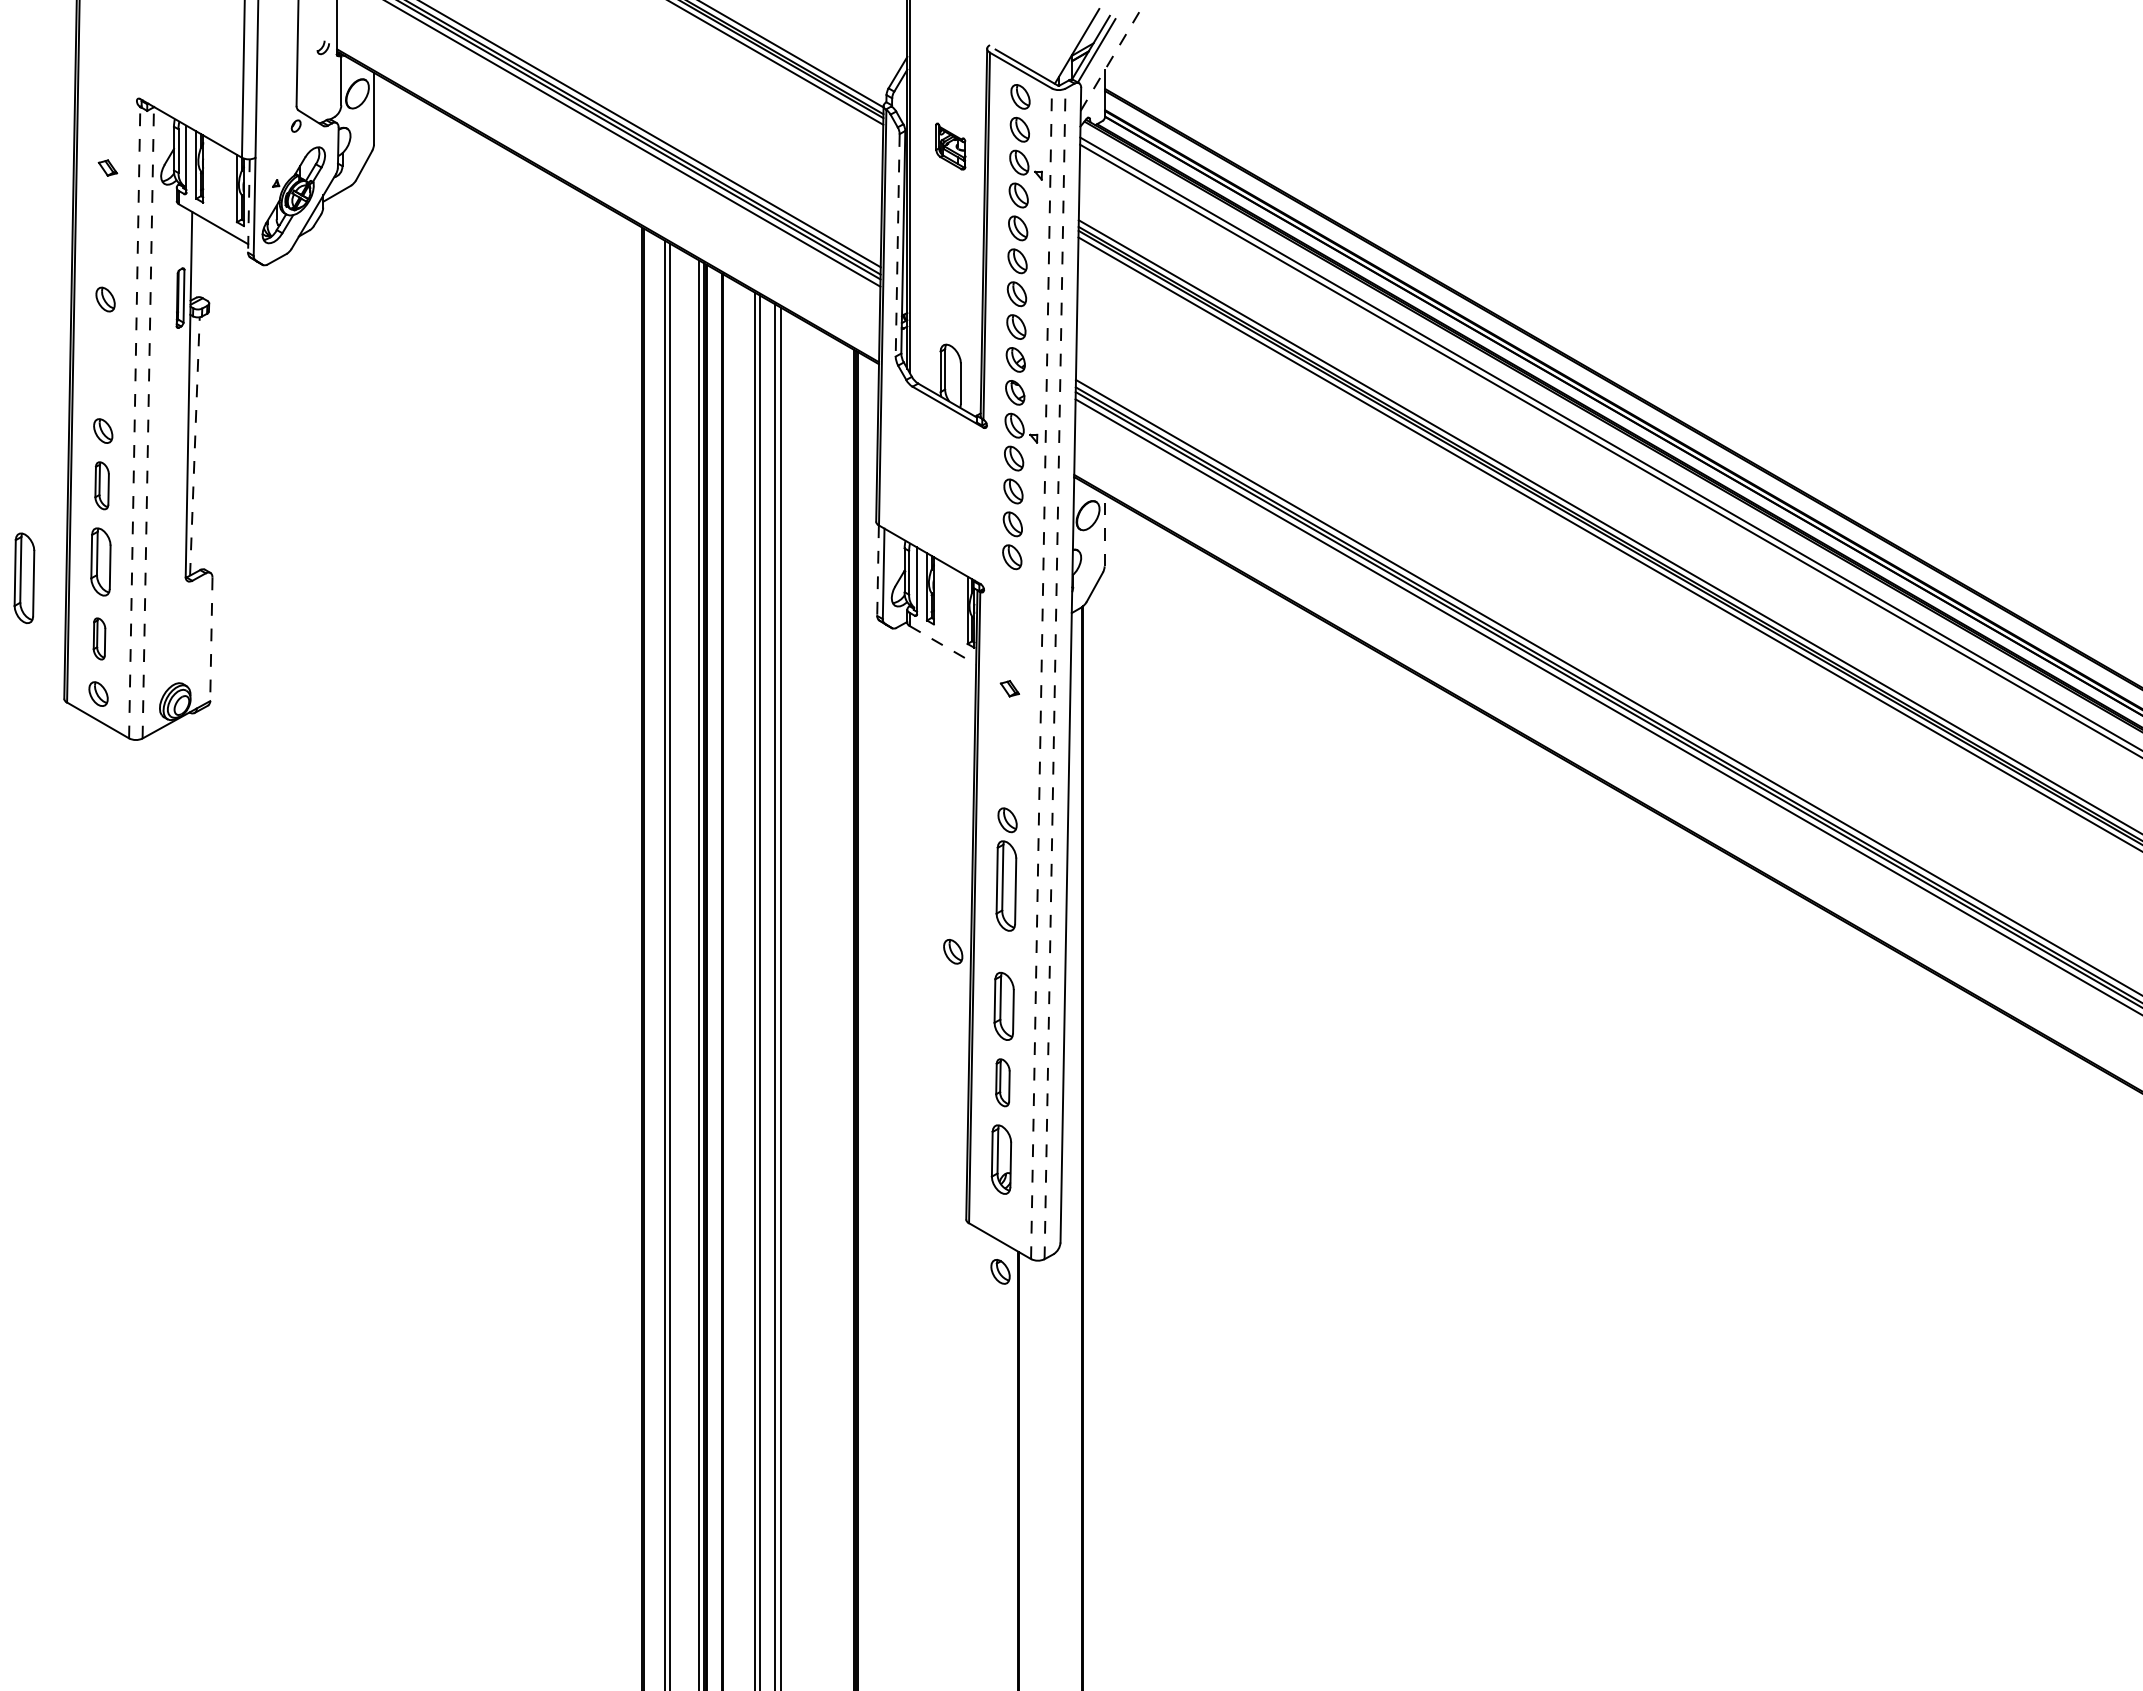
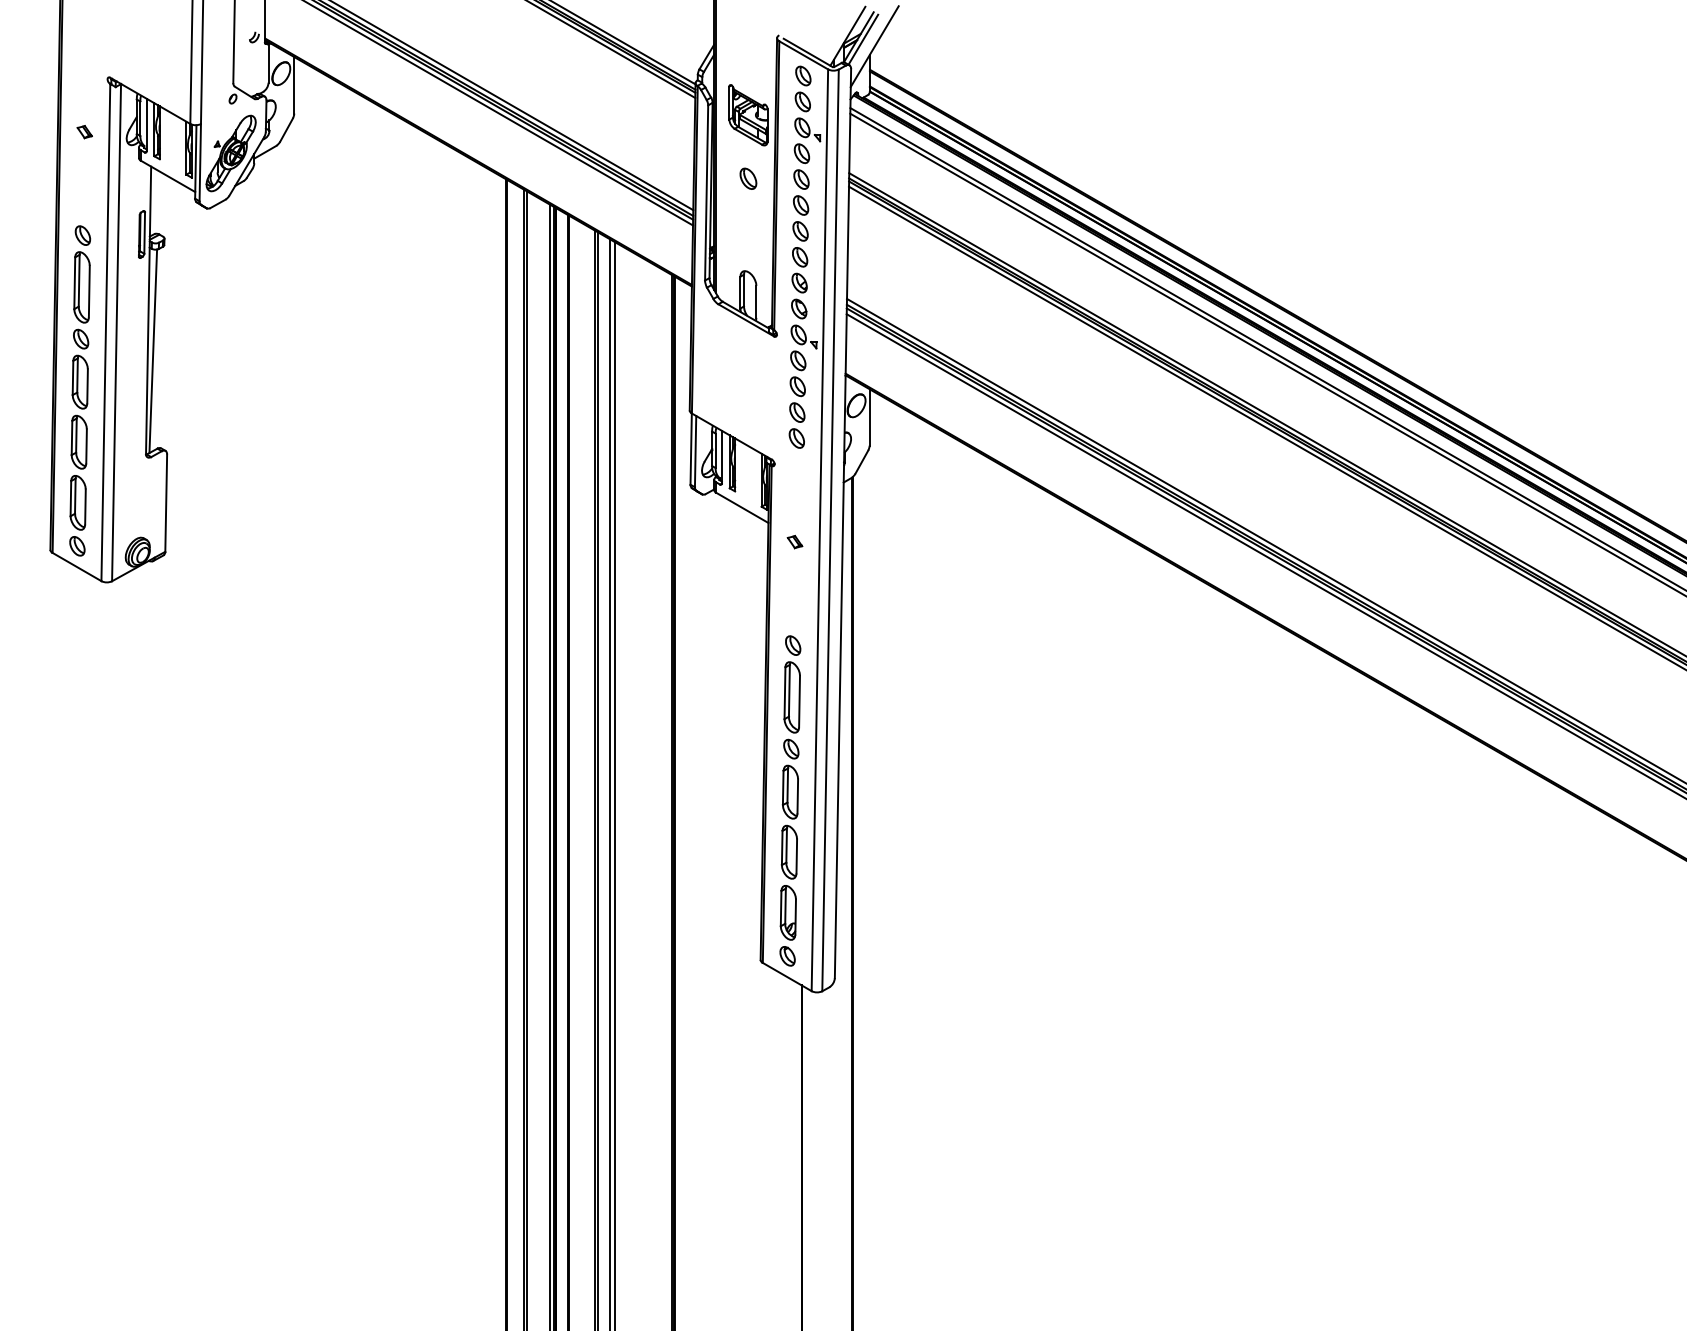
line: (1111, 59) -> (874, 46), dashed -> solid
part: (950, 146) -> (748, 115), size x1.67
line: (248, 206) -> (195, 162), dashed -> solid
part: (950, 227) -> (748, 178), added
line: (897, 245) -> (706, 193), dashed -> solid
line: (134, 422) -> (105, 332), dashed -> solid
line: (148, 422) -> (116, 332), dashed -> solid
line: (194, 445) -> (152, 350), dashed -> solid
part: (101, 485) -> (79, 382), size x1.43
line: (1104, 530) -> (869, 417), dashed -> solid
line: (878, 571) -> (691, 449), dashed -> solid
part: (24, 577) -> (82, 286), moved
part: (99, 638) -> (78, 502), size x1.67
line: (211, 639) -> (166, 503), dashed -> solid
line: (943, 645) -> (742, 508), dashed -> solid
line: (1041, 673) -> (819, 530), dashed -> solid
line: (1055, 673) -> (830, 530), dashed -> solid
part: (953, 951) -> (791, 748), moved
part: (1002, 1082) -> (789, 852), size x1.43
part: (1000, 1271) -> (787, 956), moved

